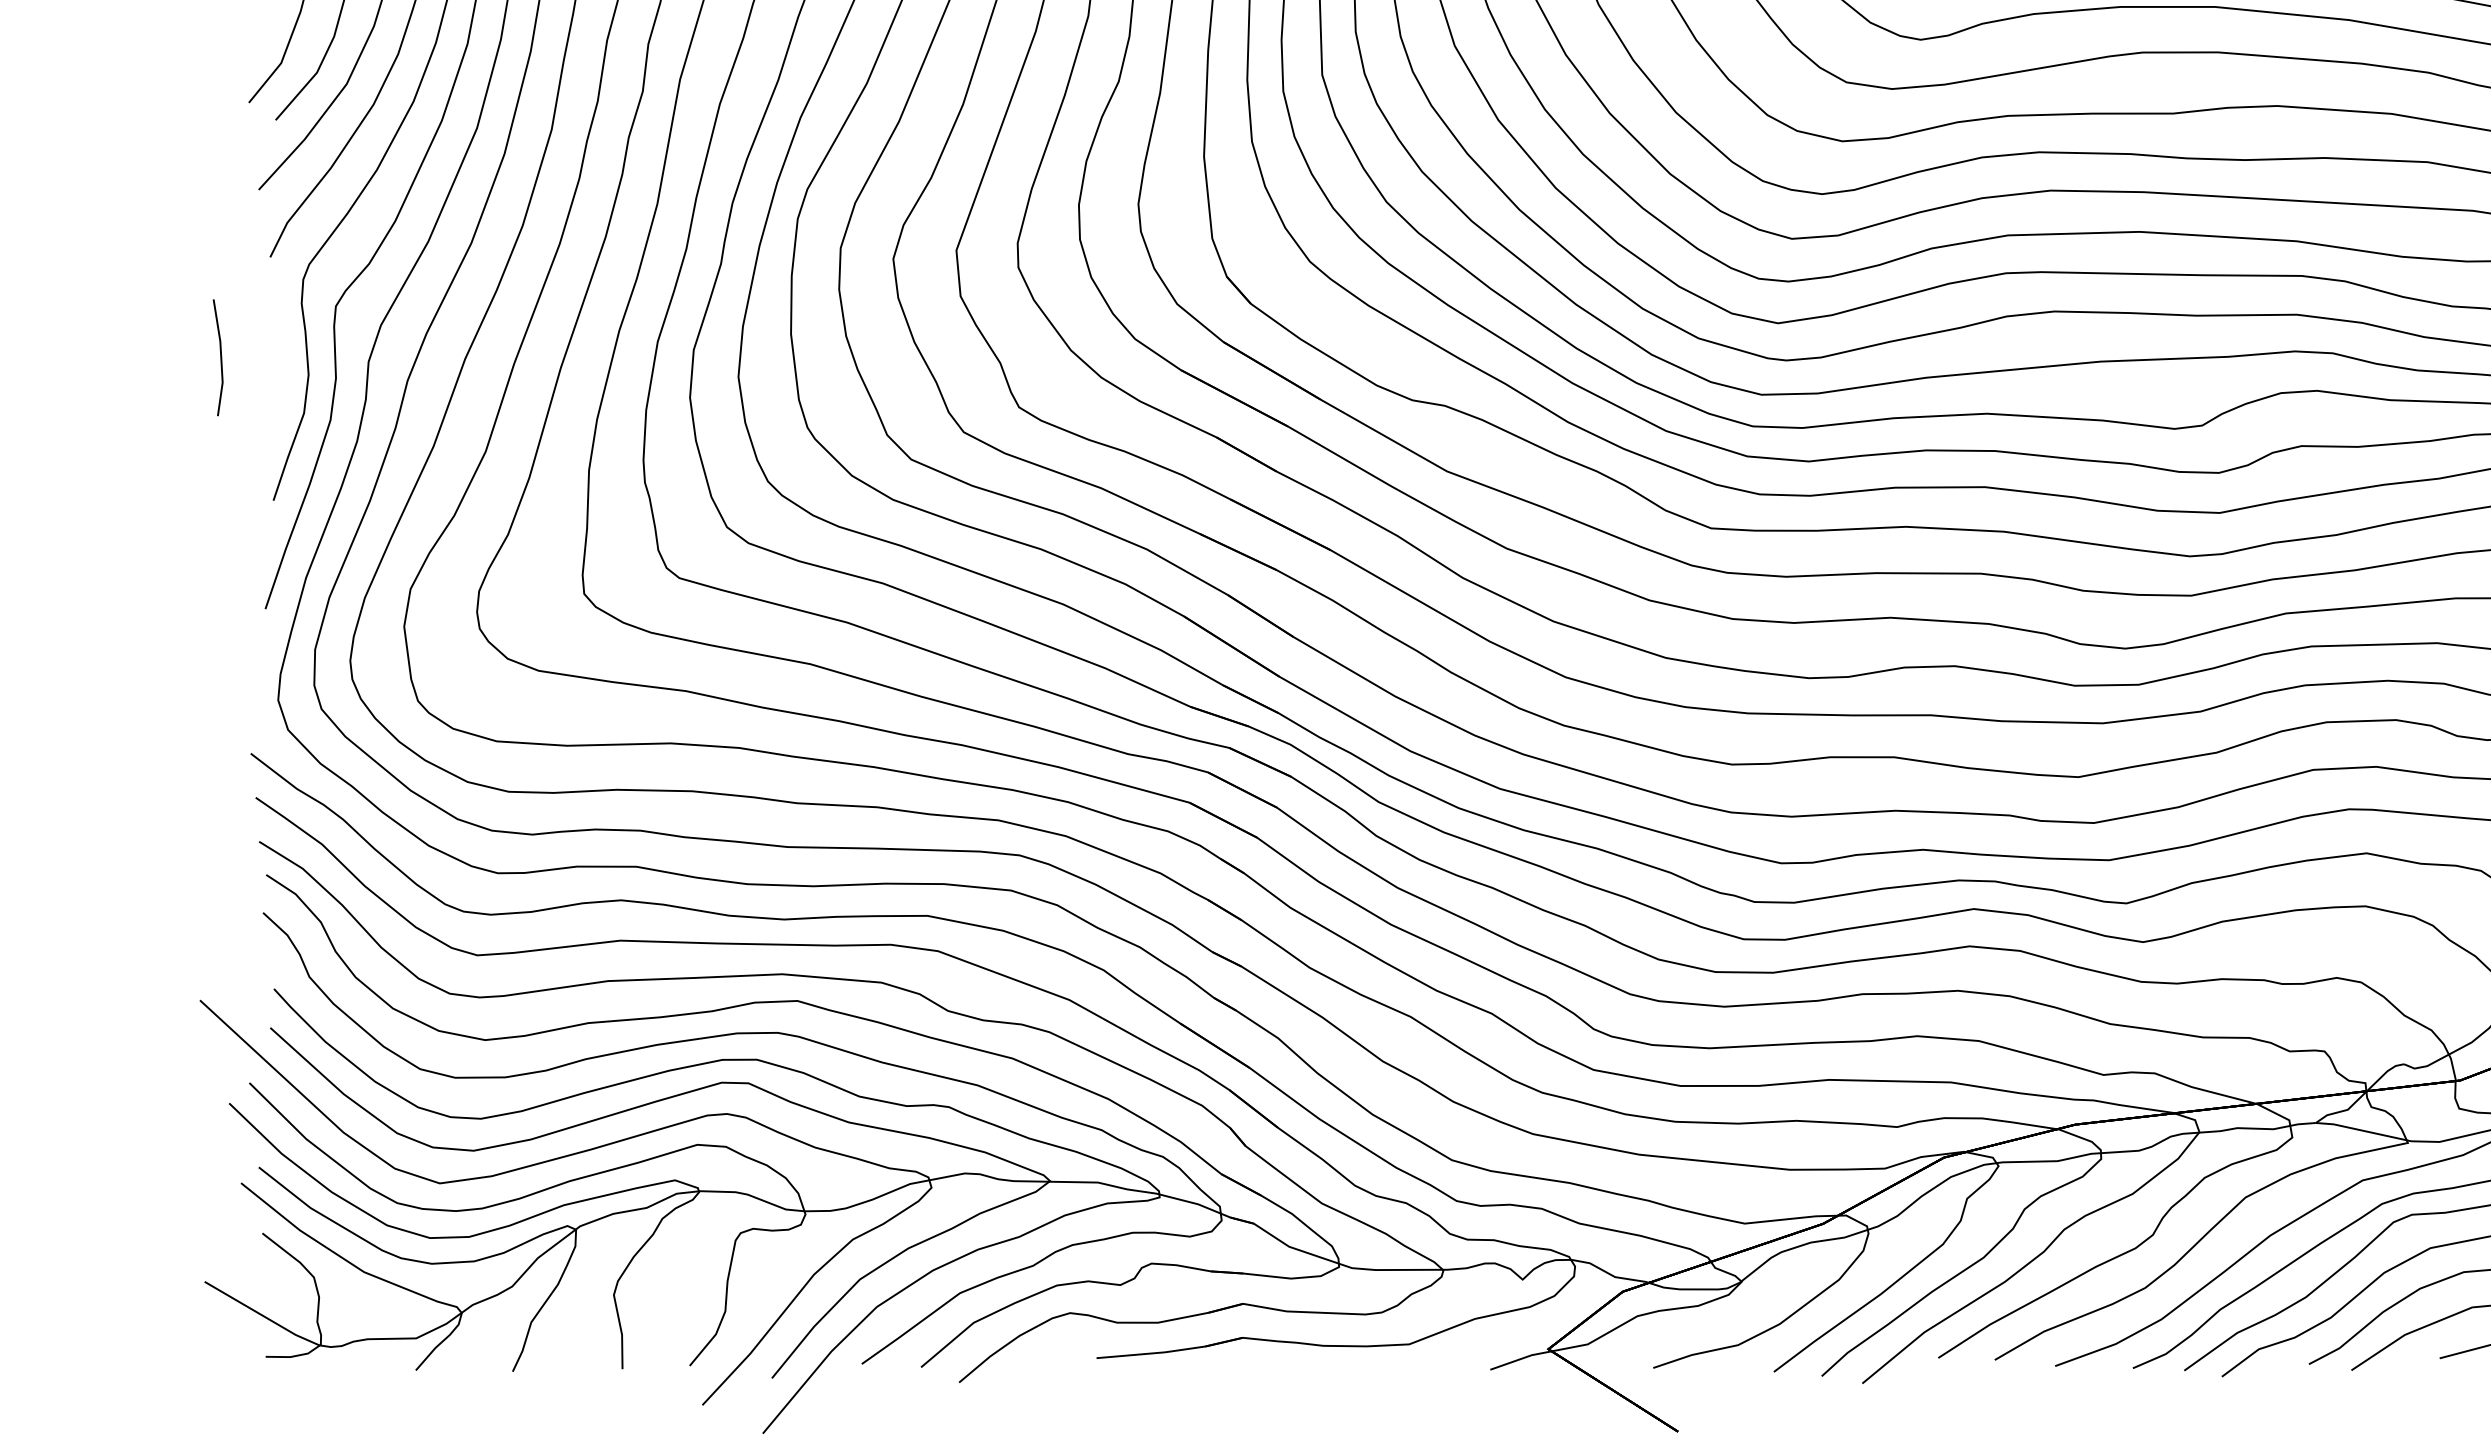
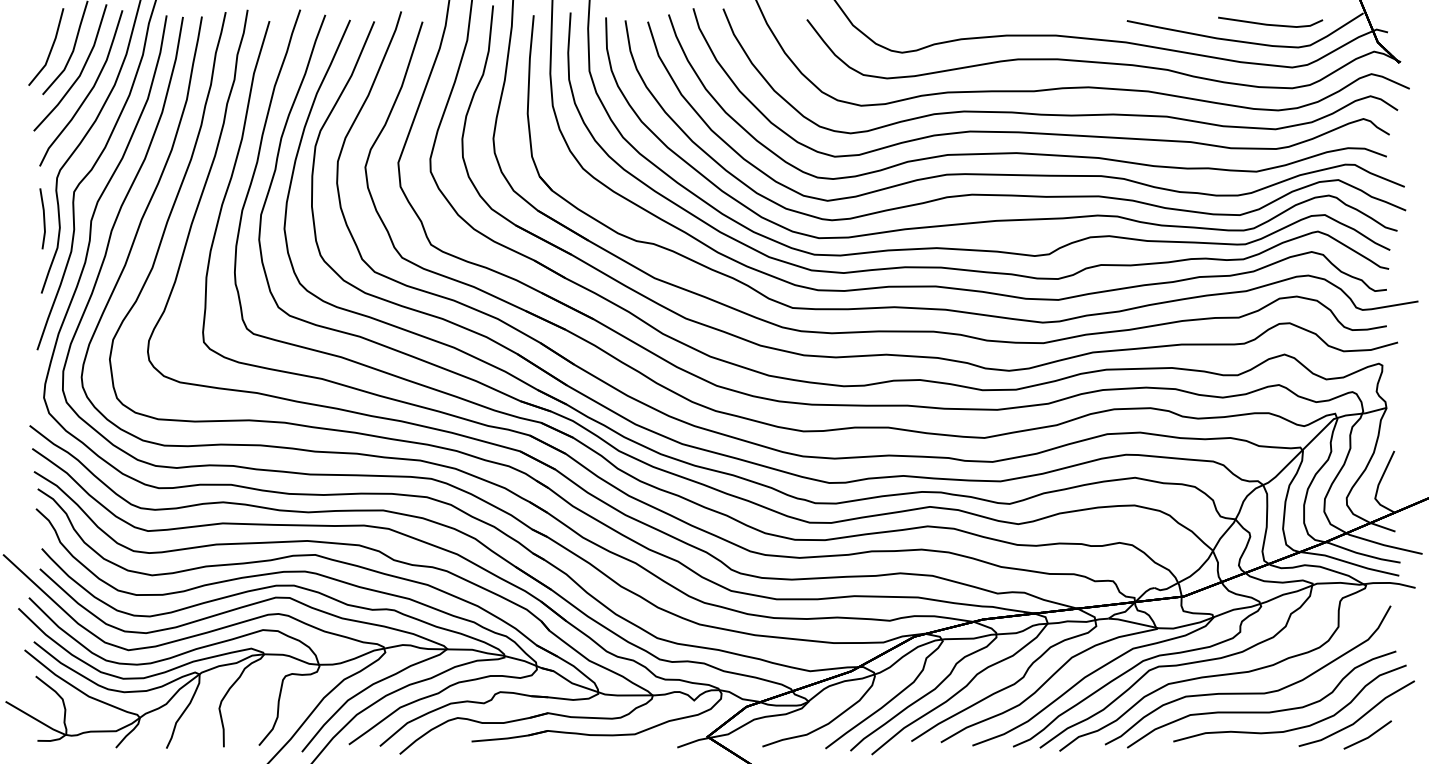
line: (219, 357) -> (43, 218), moved

